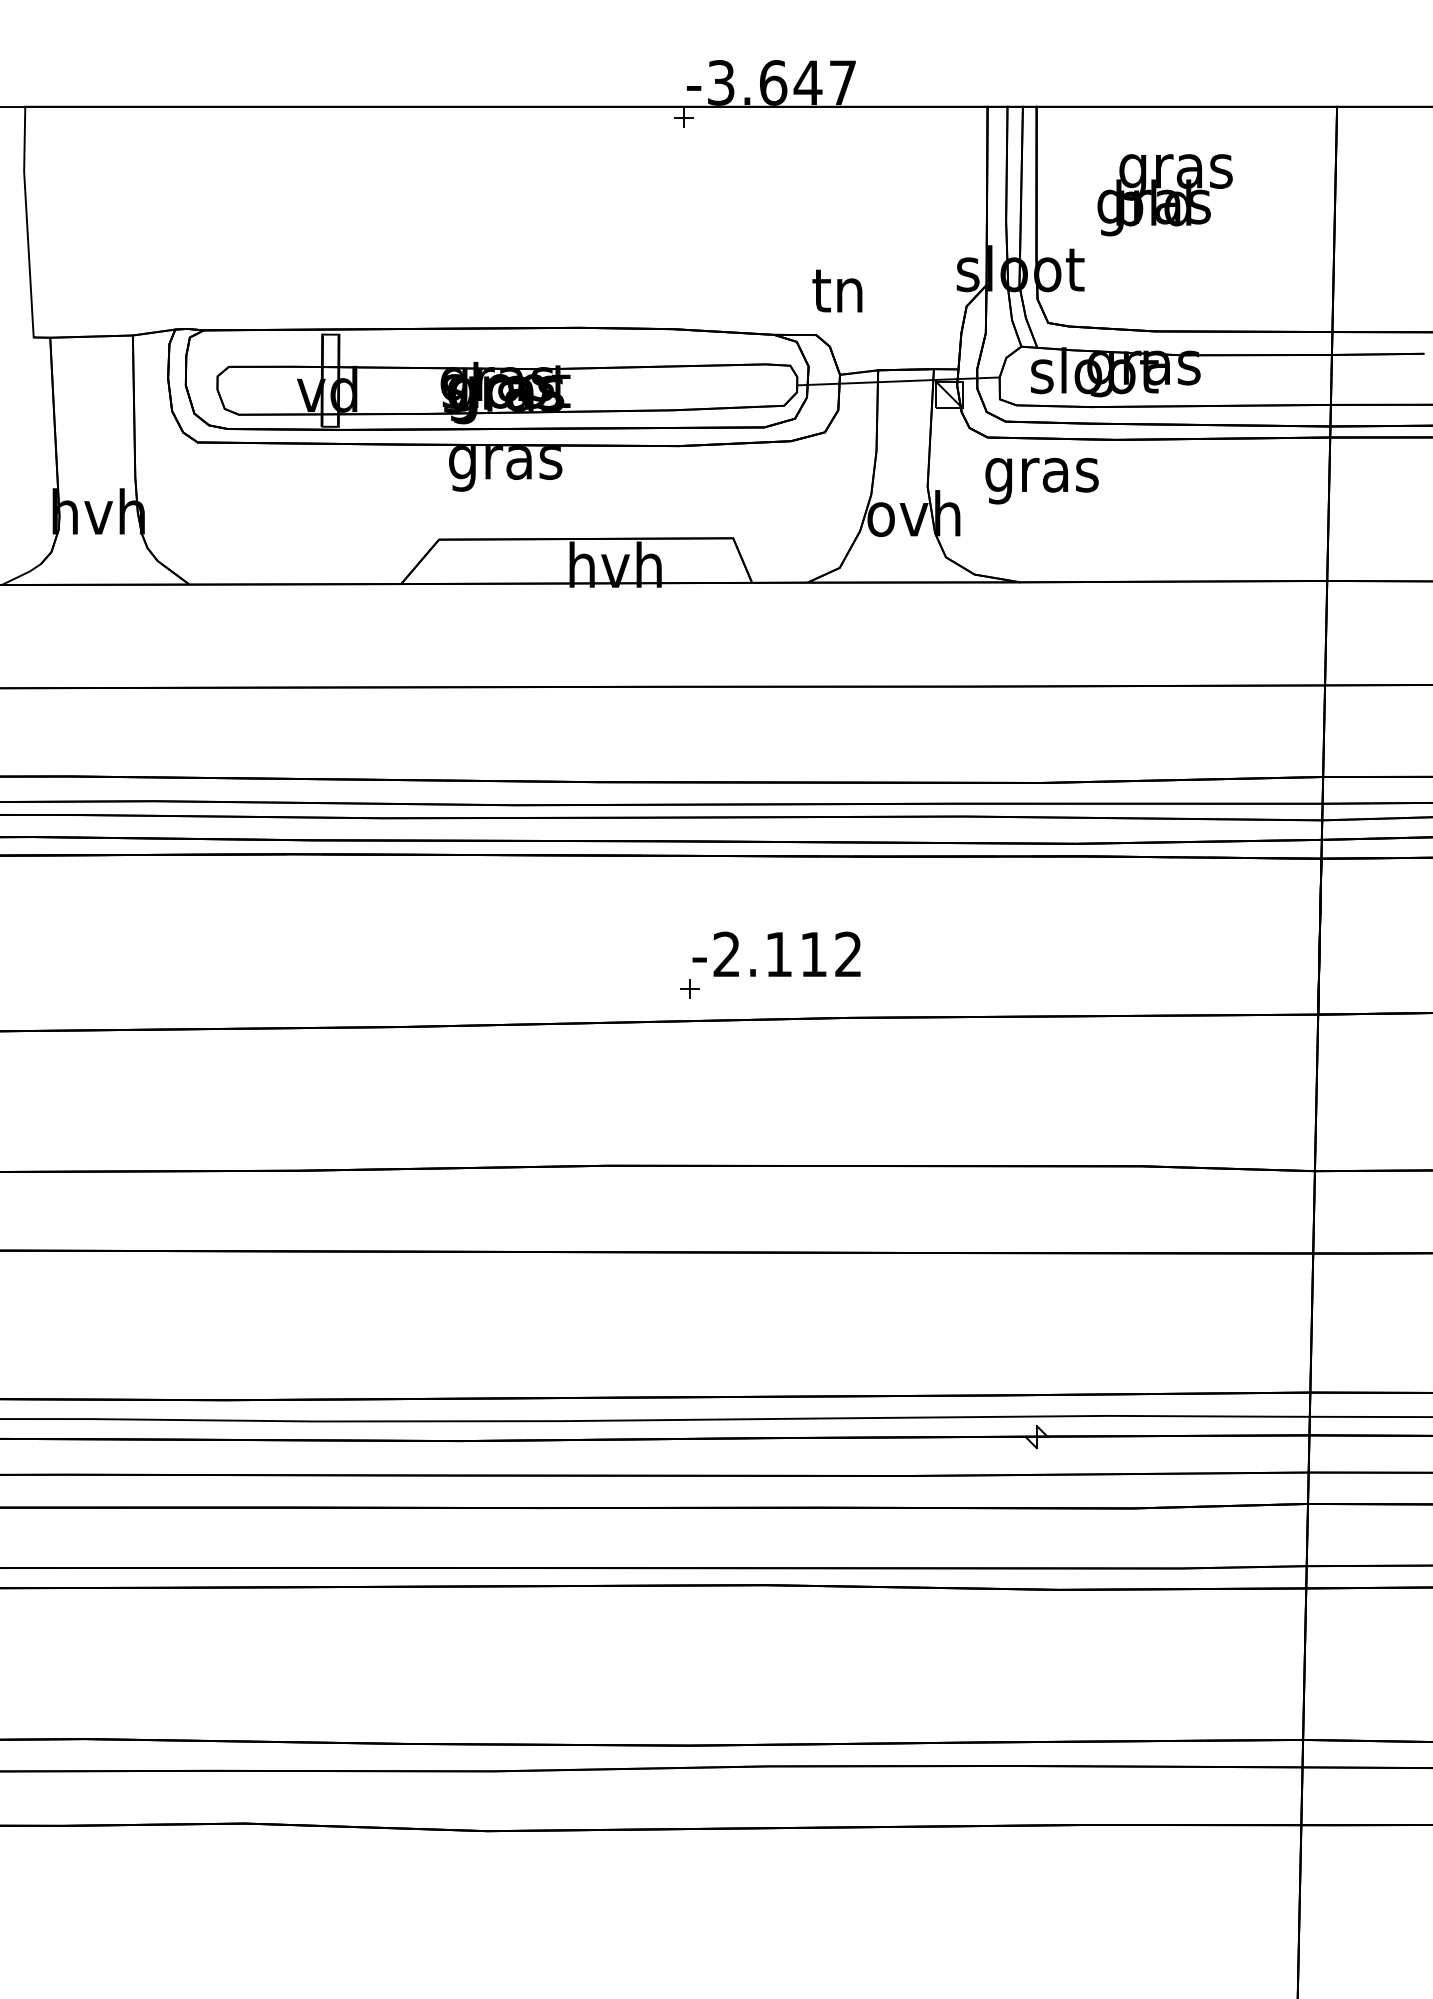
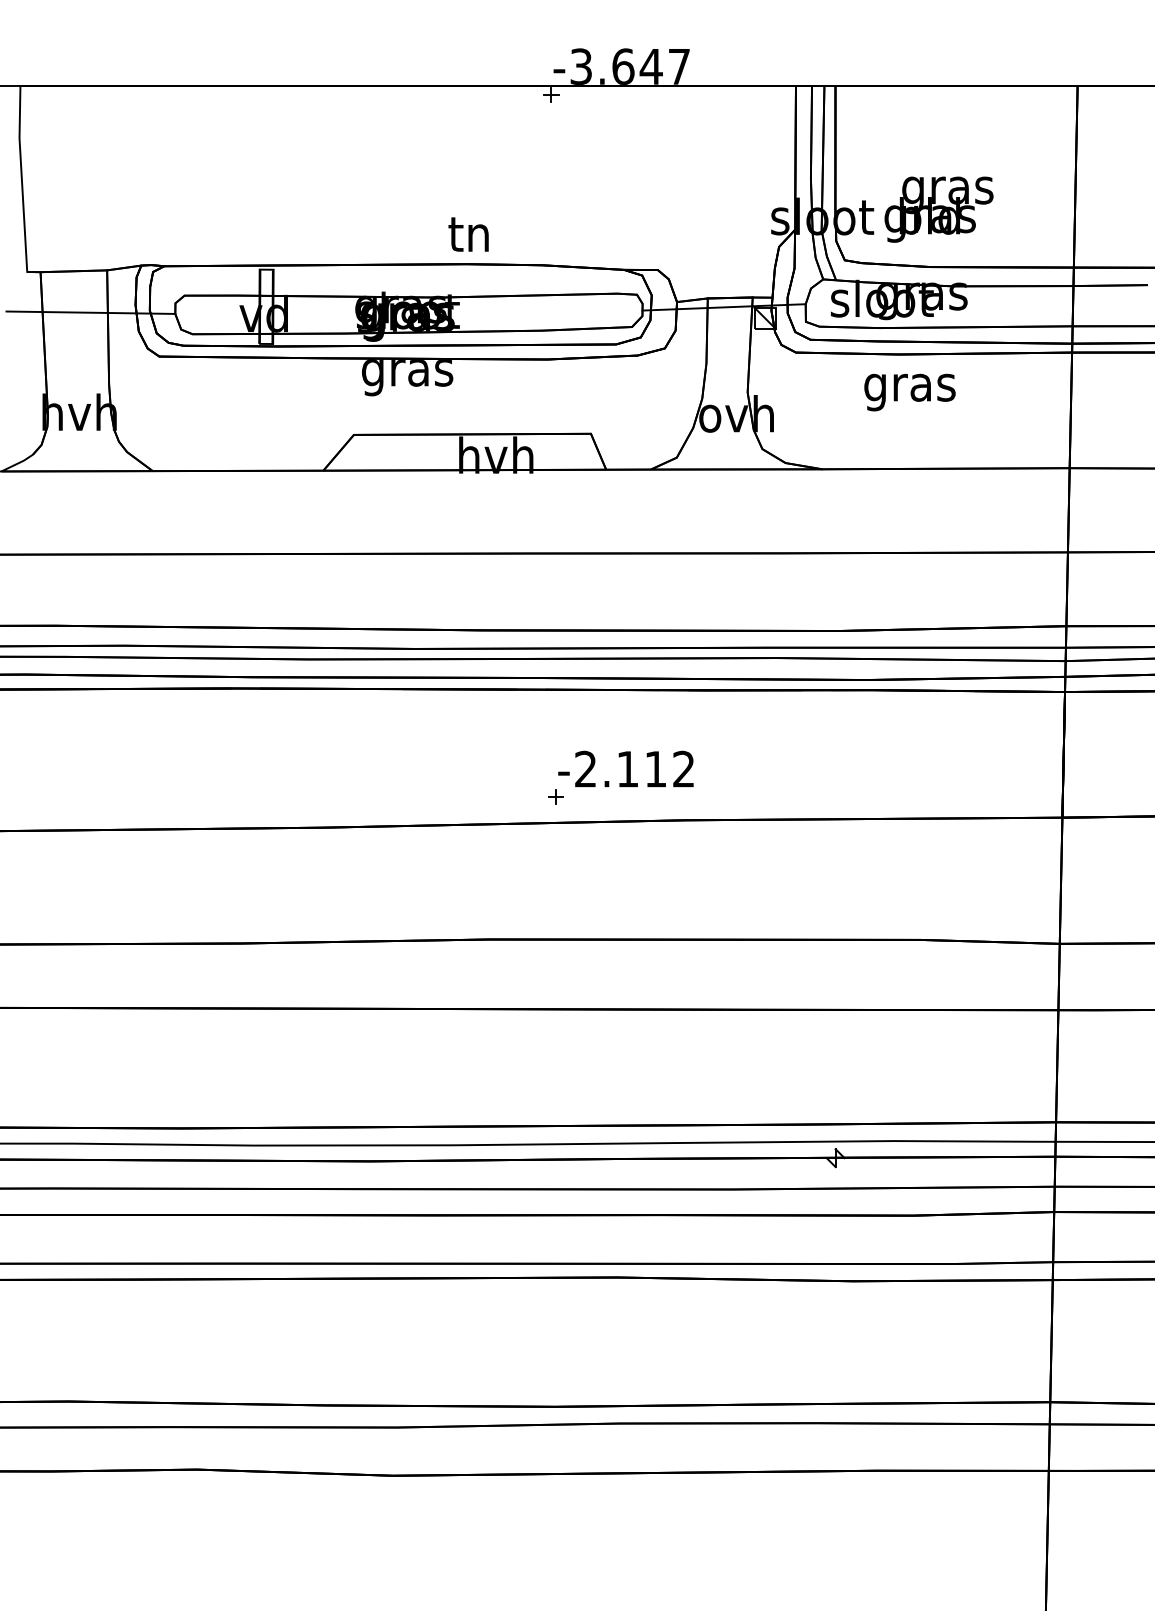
text: (1164, 195) -> (938, 209), moved
text: (837, 290) -> (468, 234), moved
line: (112, 387) -> (90, 312), added
text: (1041, 480) -> (909, 392), moved

